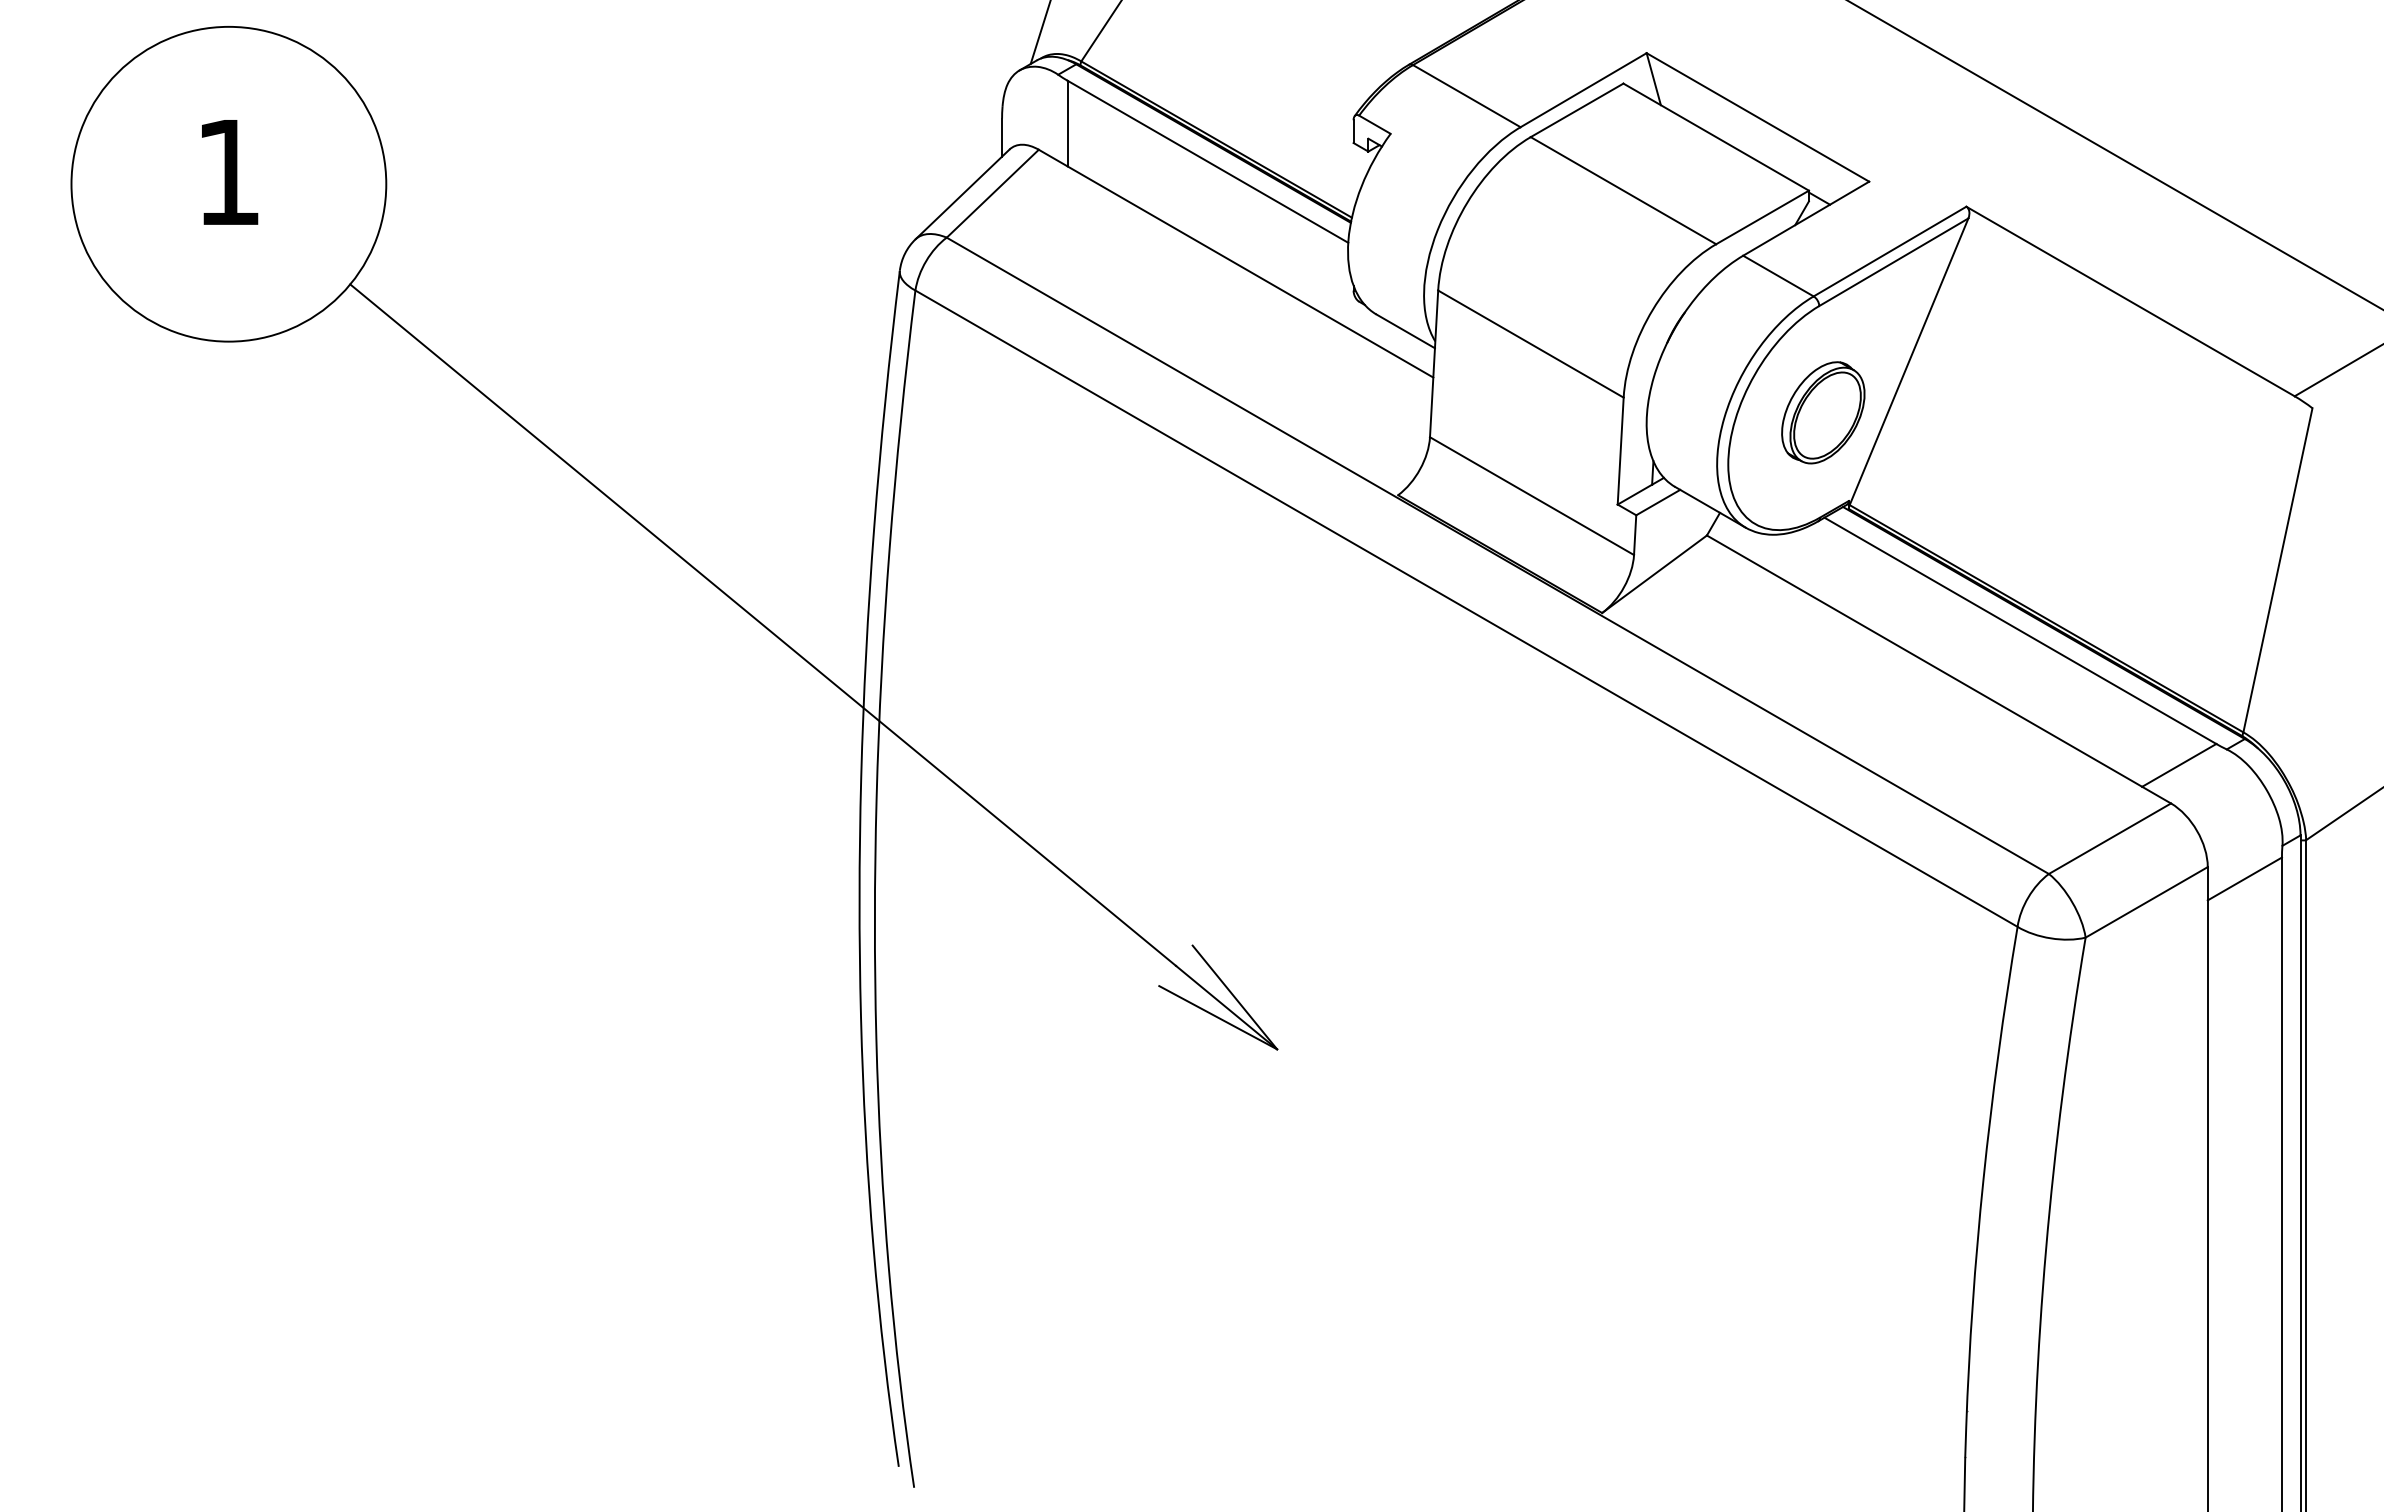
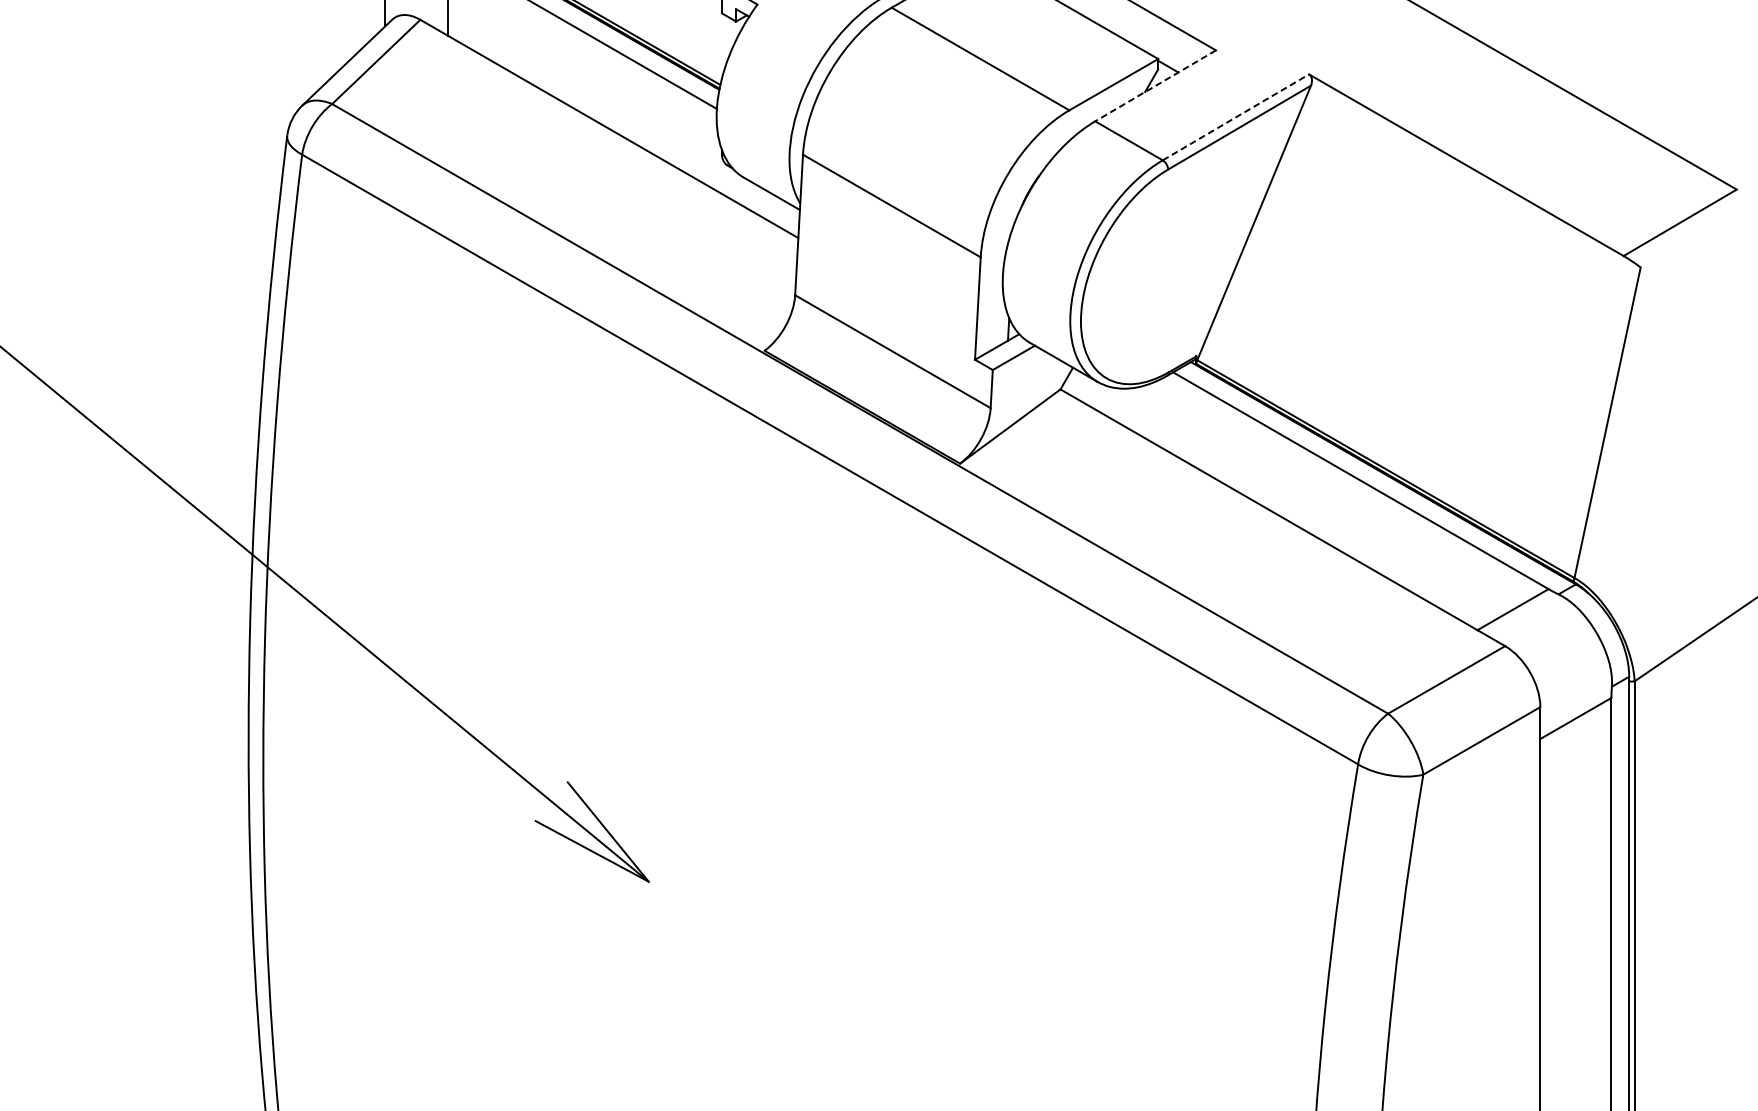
line: (1805, 218) -> (1154, 85), solid -> dashed
line: (1890, 251) -> (1236, 117), solid -> dashed
part: (1823, 412) -> (1172, 271), removed

